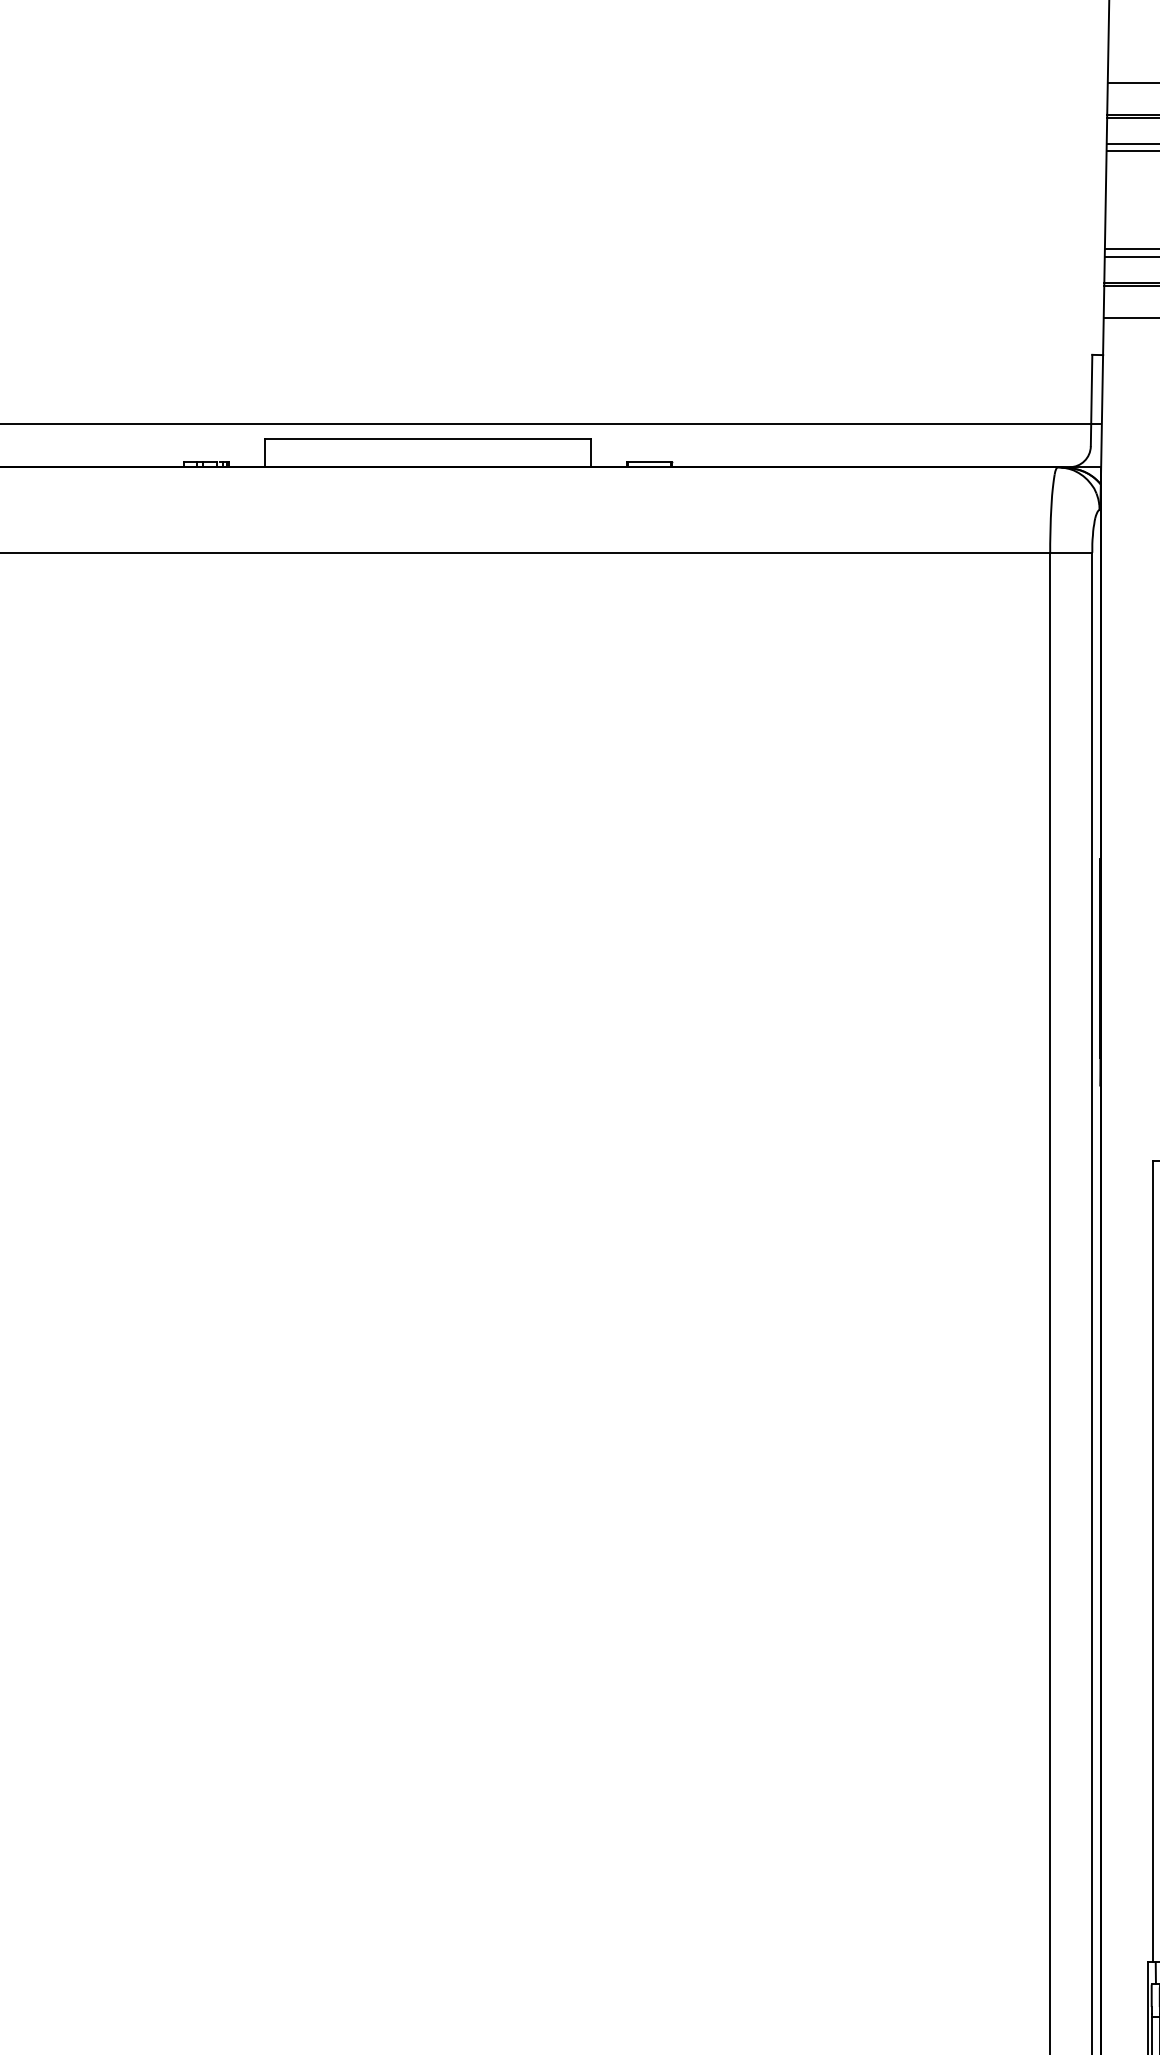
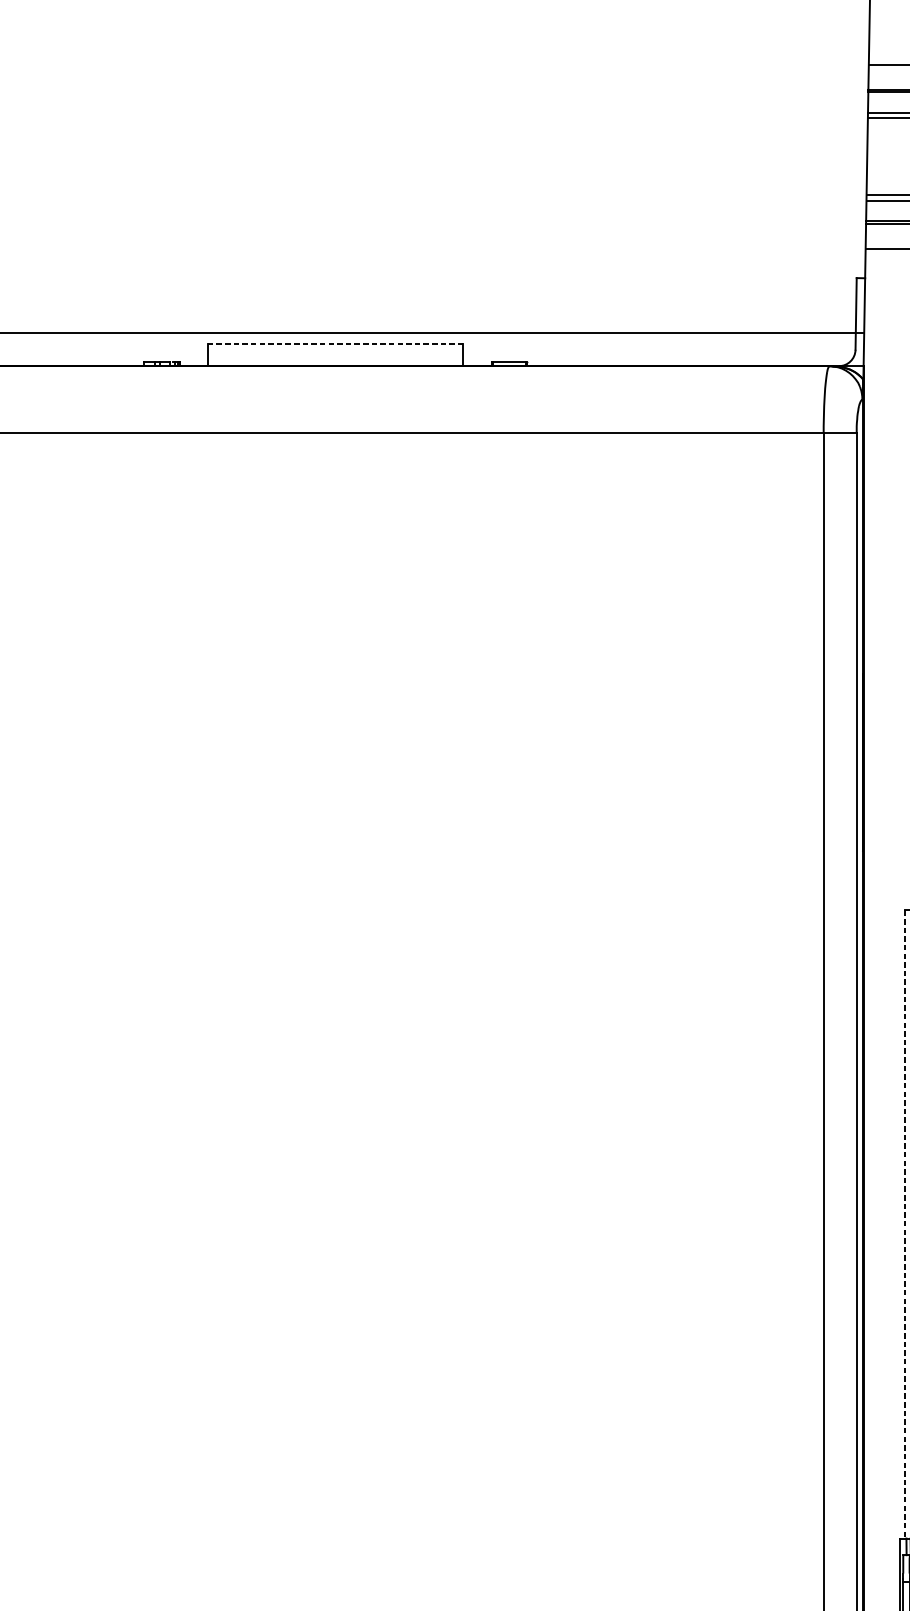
line: (428, 439) -> (336, 344), solid -> dashed
line: (1153, 1562) -> (904, 1224), solid -> dashed

